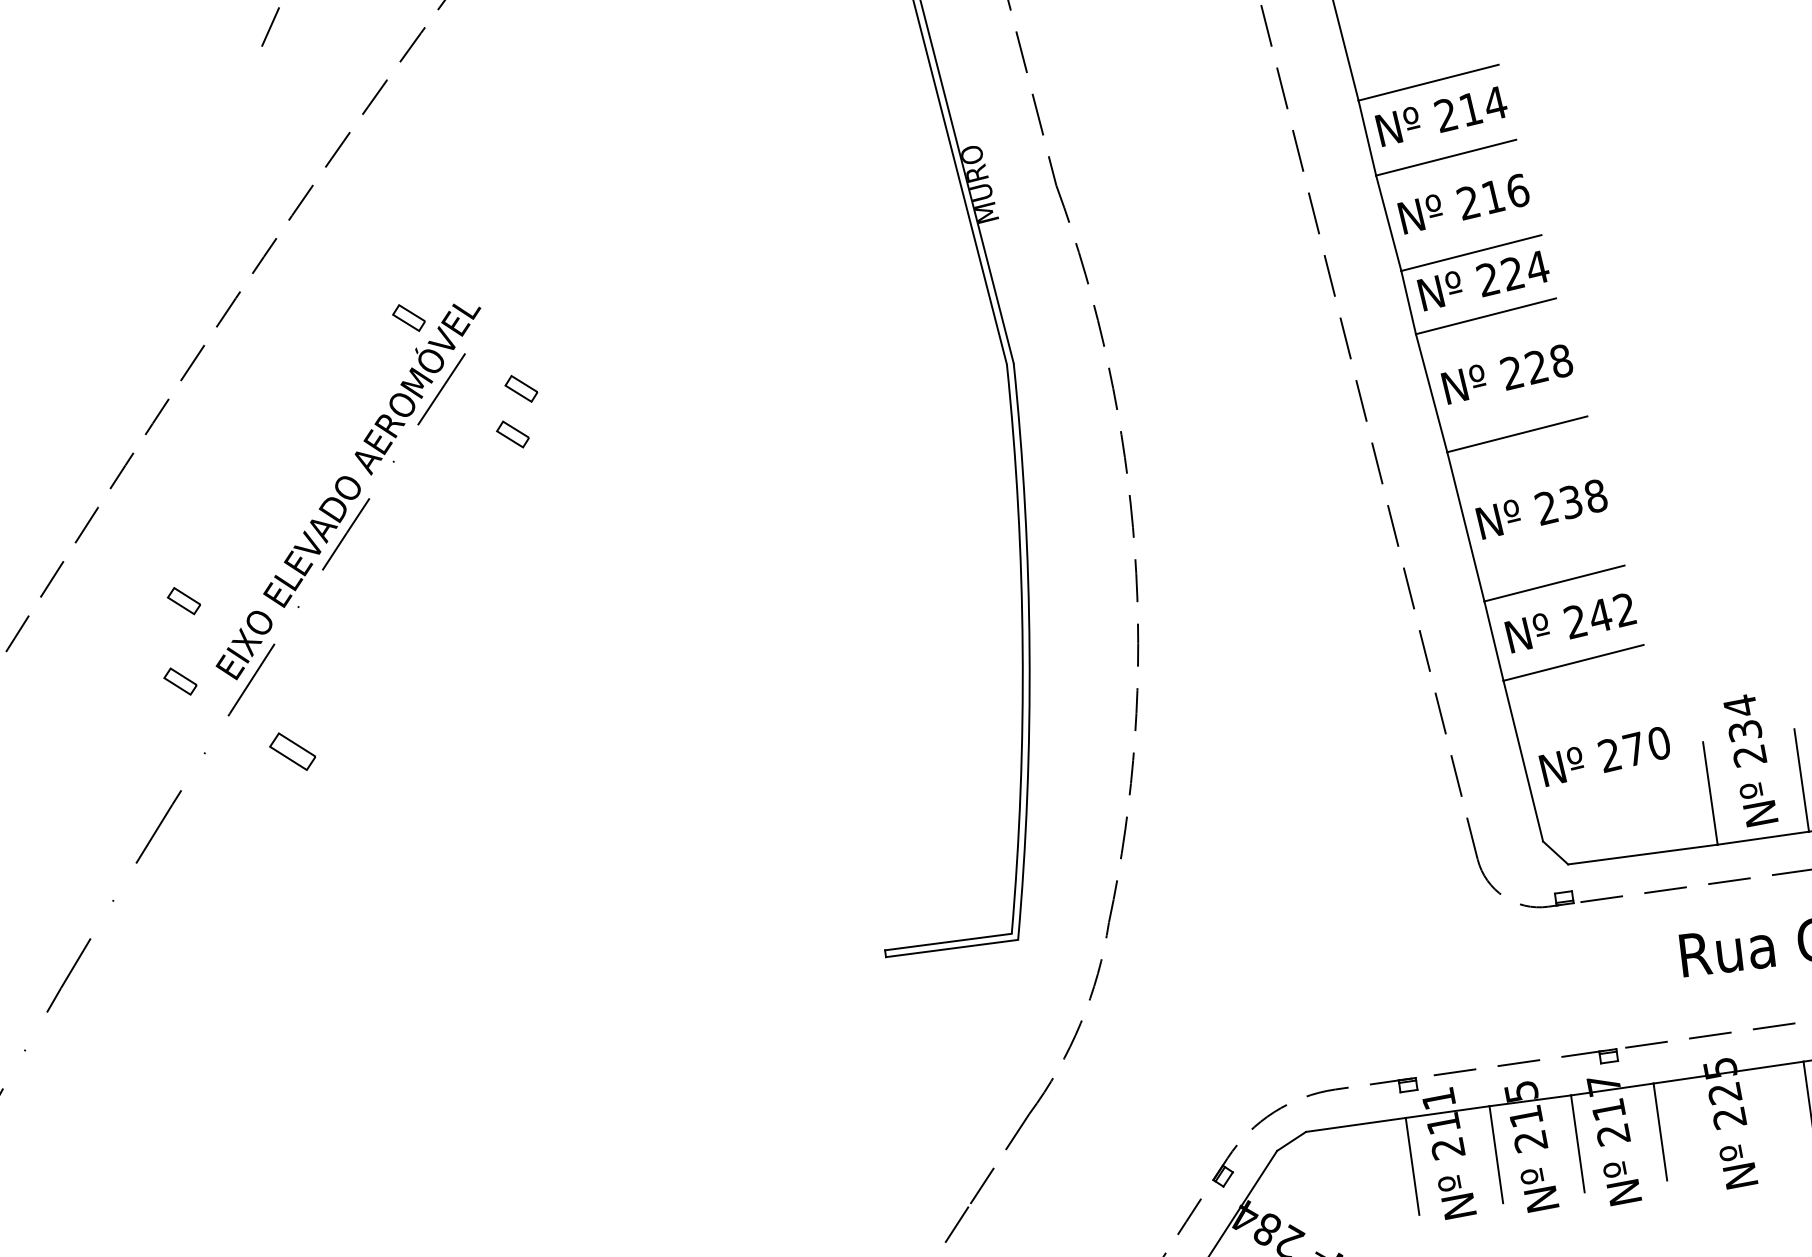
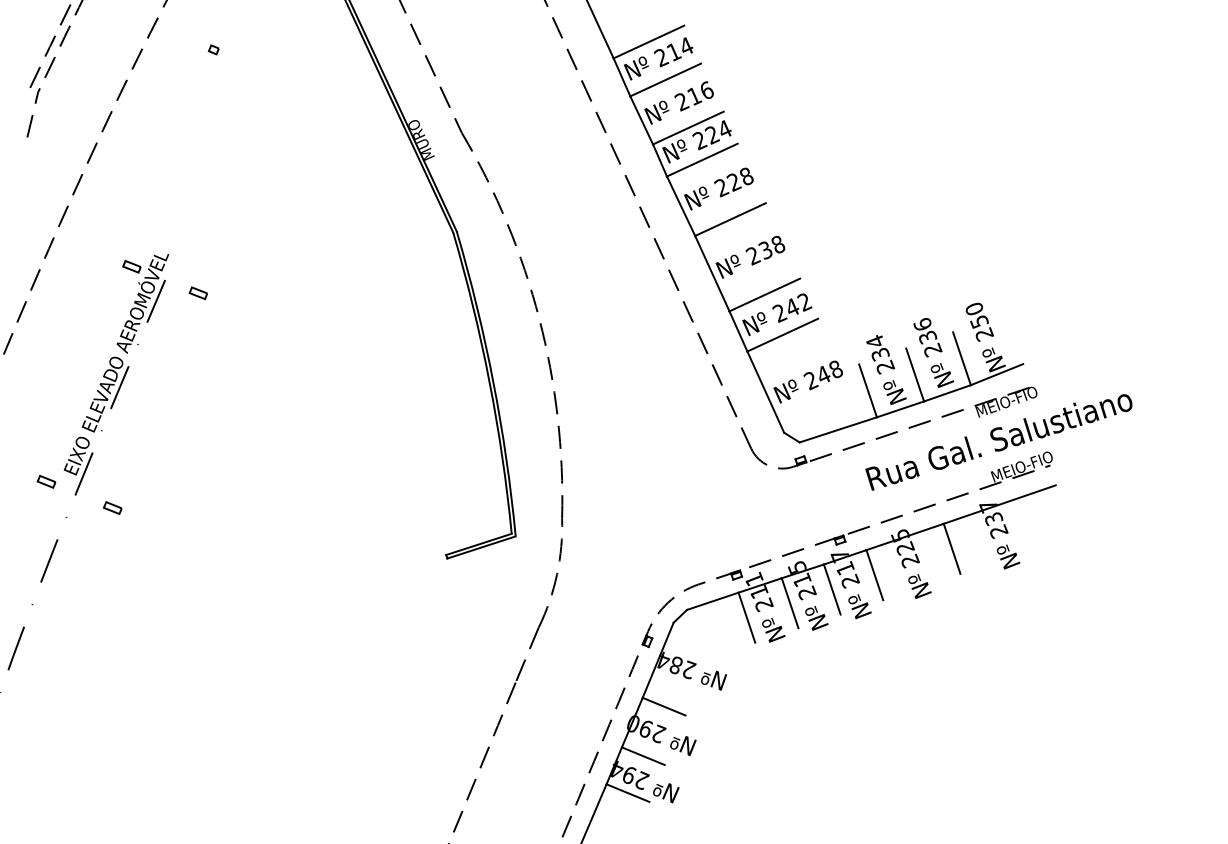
part: (511, 434) -> (197, 318), removed
part: (184, 600) -> (40, 438), removed
text: (1644, 744) -> (828, 371), 270 -> 248
part: (291, 752) -> (112, 508), size x0.71

